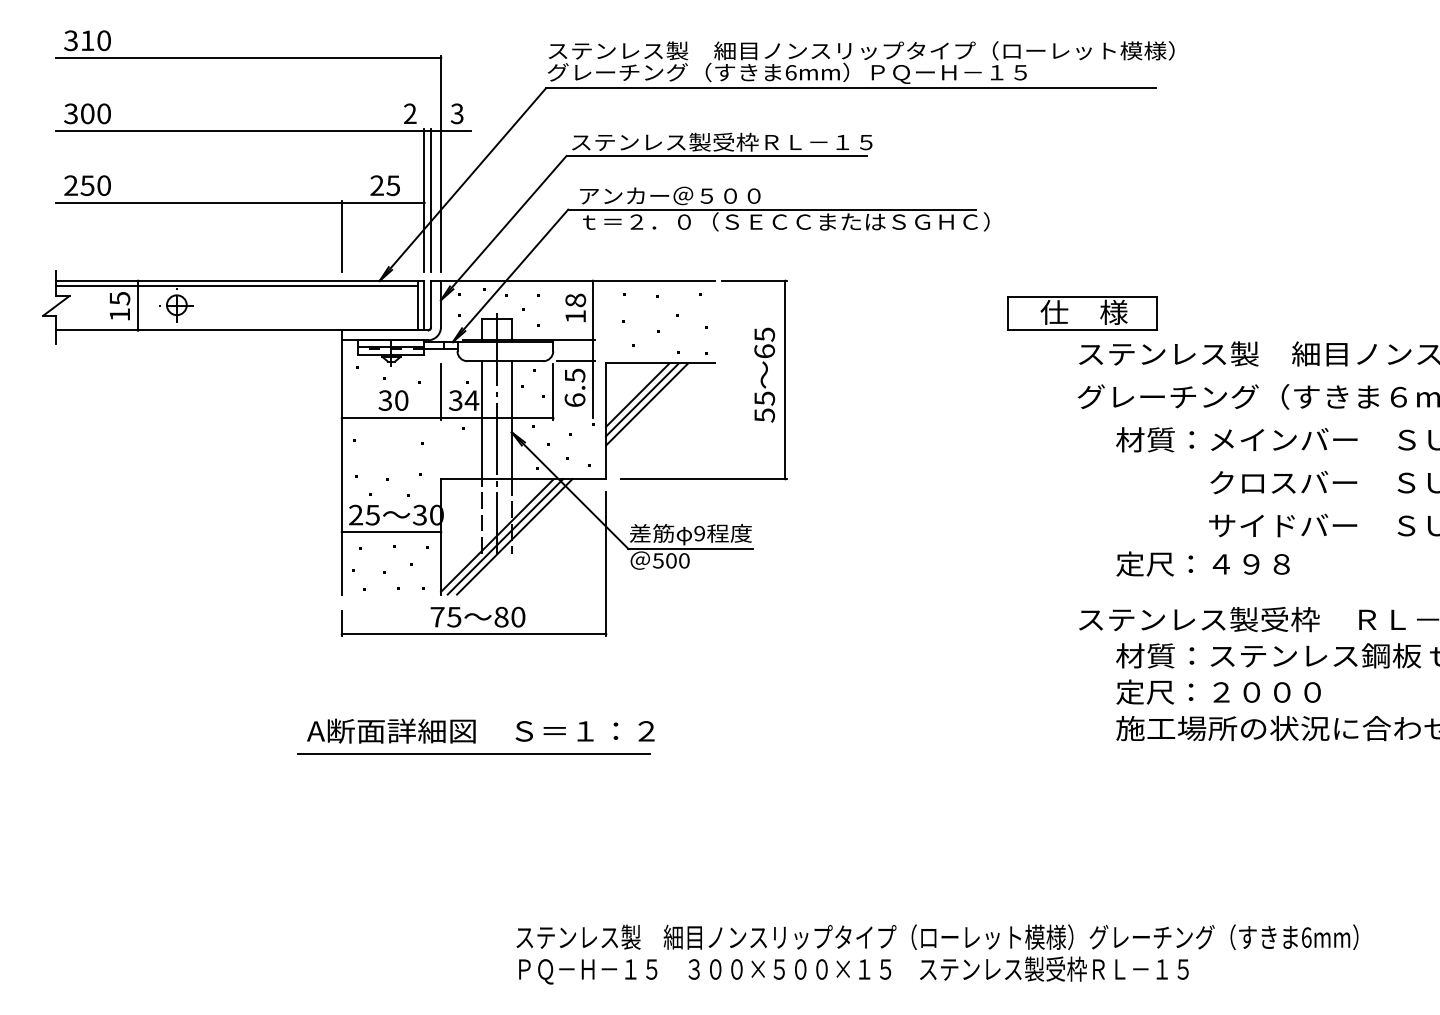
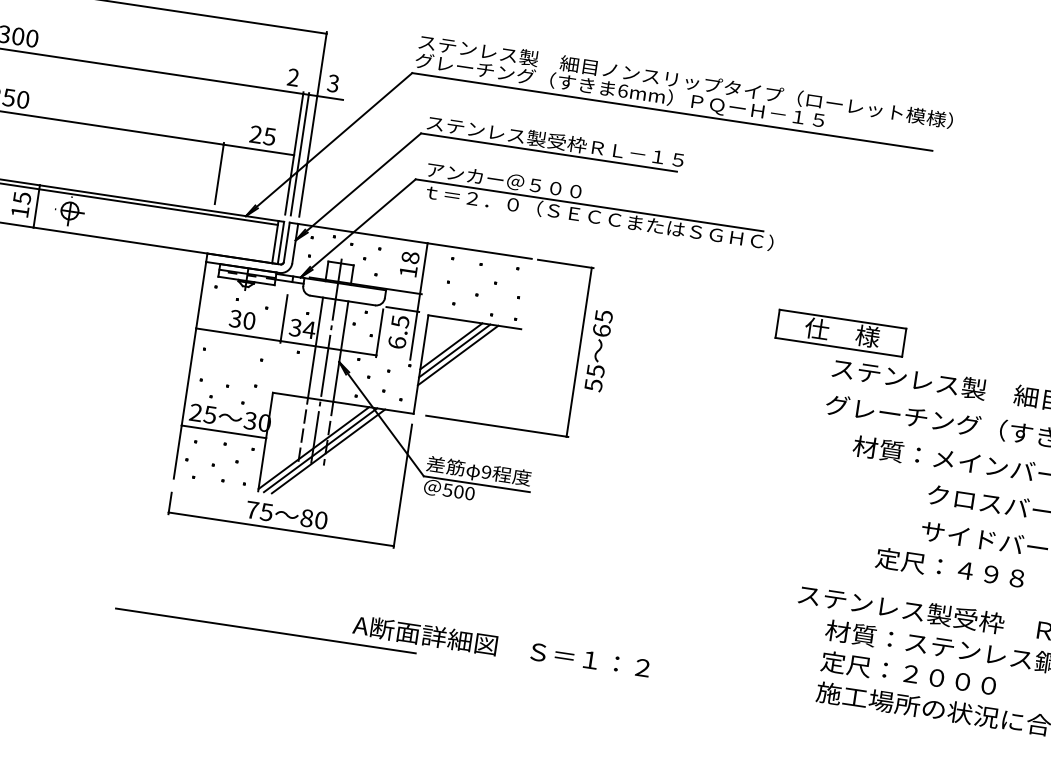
text: (764, 374) -> (598, 350), moved
text: (1202, 563) -> (949, 567), moved
text: (480, 730) -> (501, 646), moved

